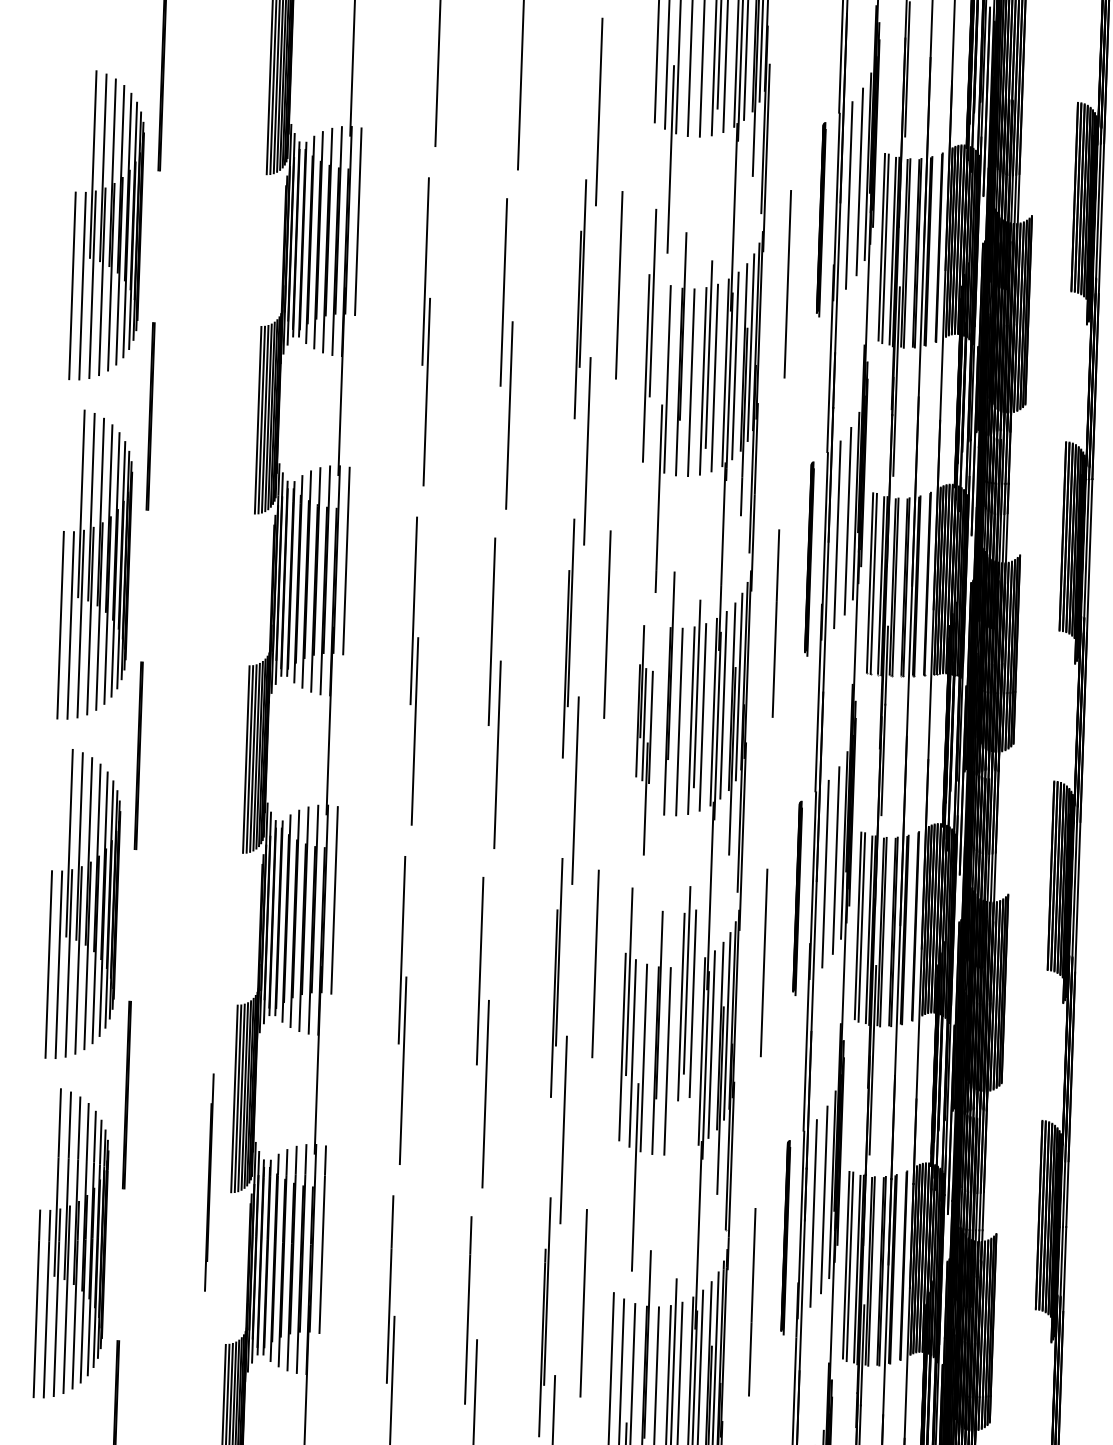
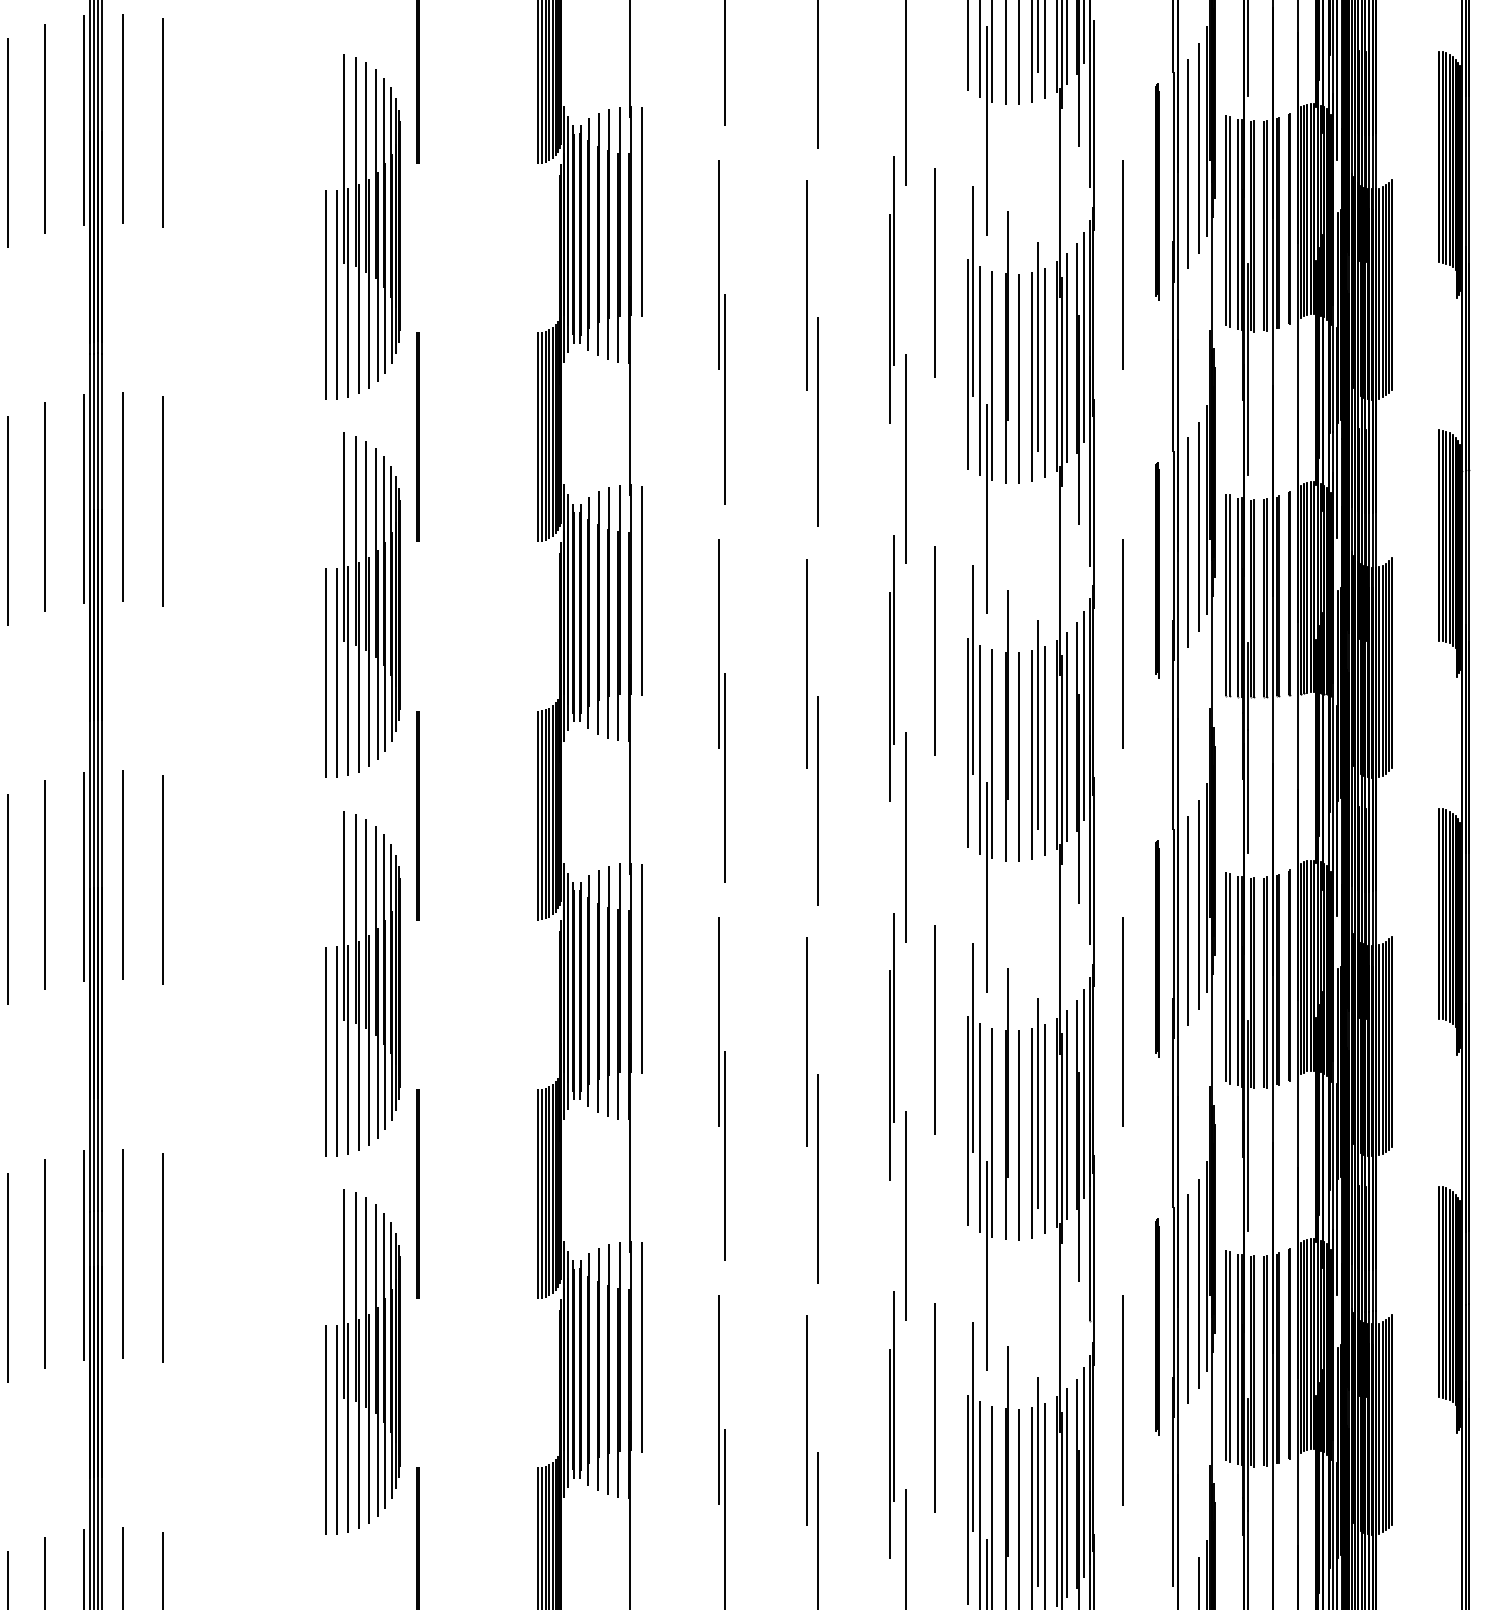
line: (656, 375) -> (979, 371), added
part: (643, 740) -> (979, 778), size x1.67
part: (687, 993) -> (1038, 1118), moved
line: (209, 1182) -> (513, 1288), removed
line: (617, 1321) -> (973, 1426), added

